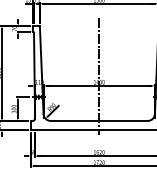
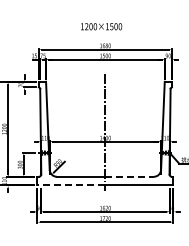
line: (124, 120) -> (130, 176), solid -> dashed
line: (64, 129) -> (70, 185), solid -> dashed

